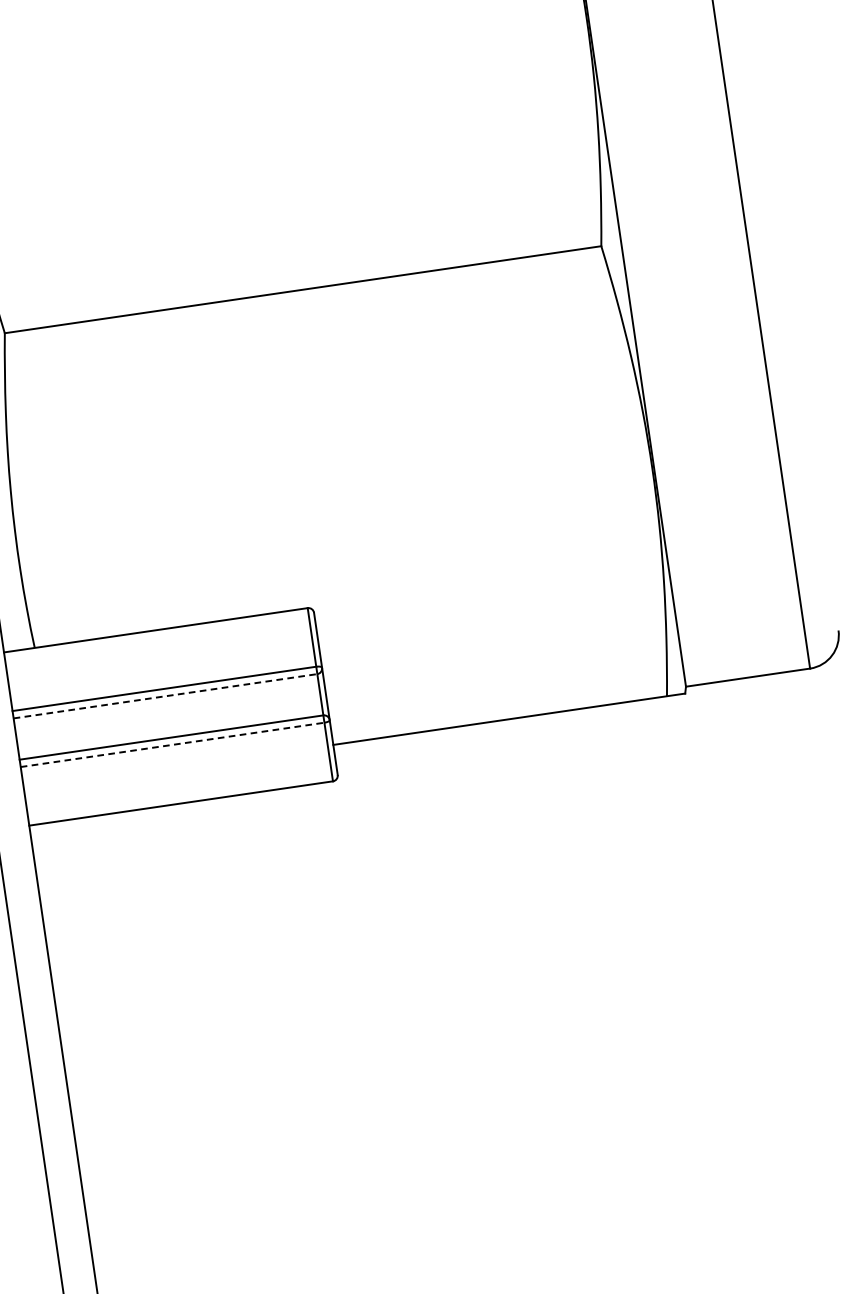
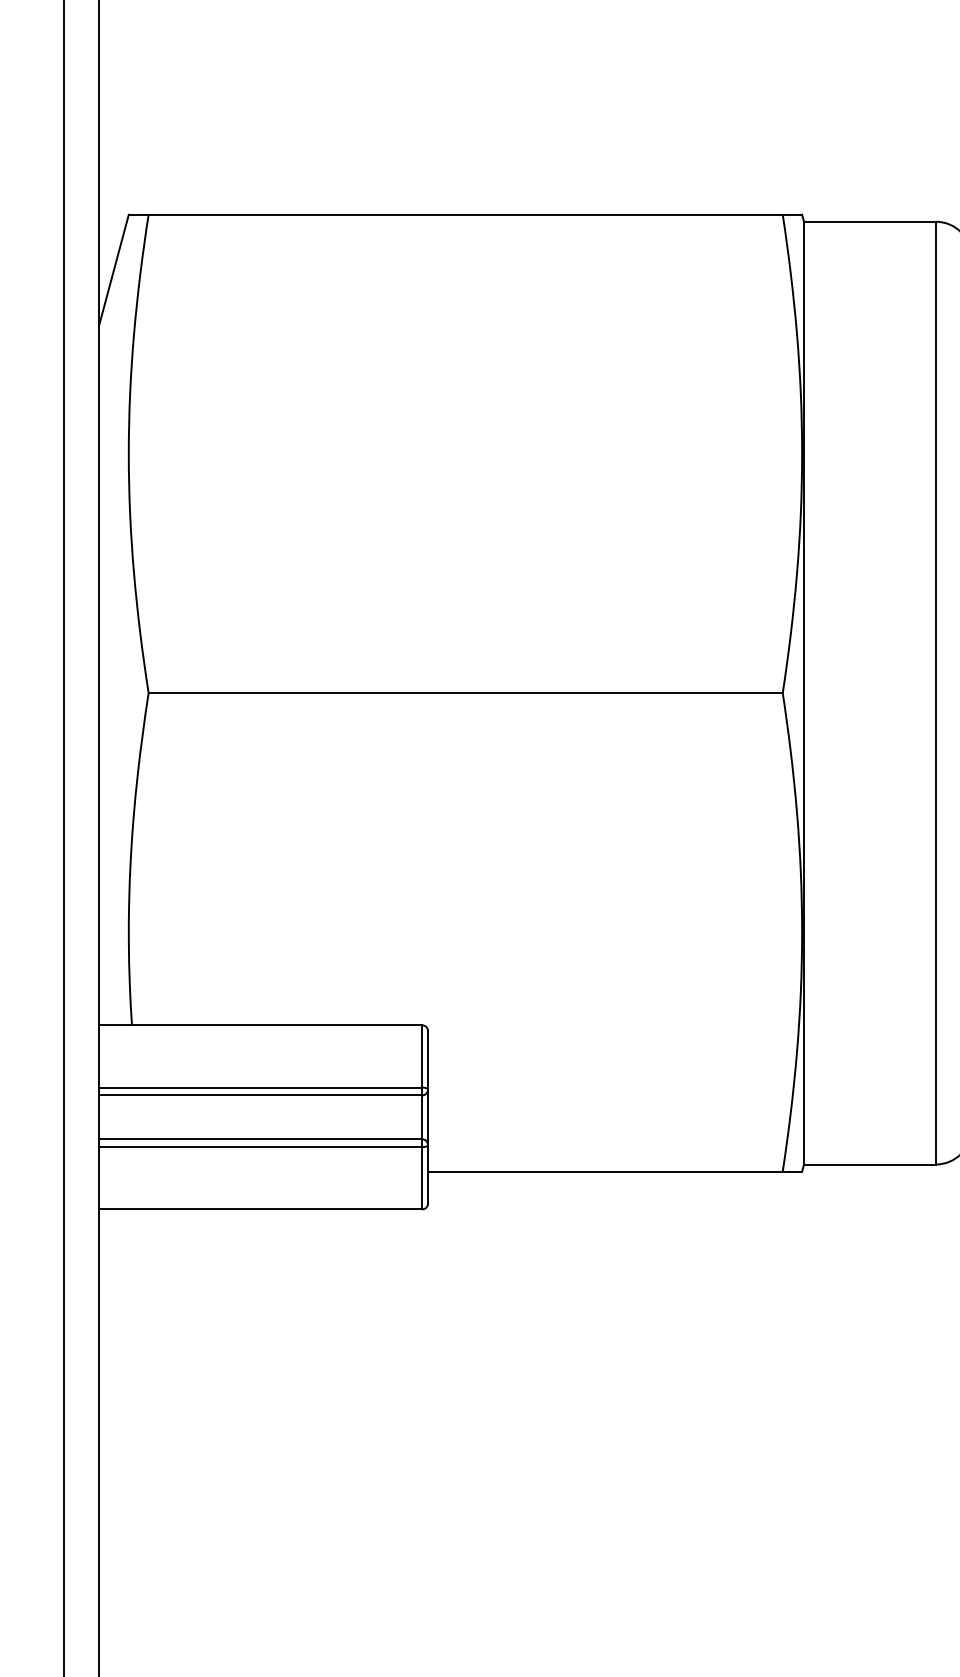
line: (166, 696) -> (261, 1095), dashed -> solid
line: (173, 745) -> (261, 1147), dashed -> solid

